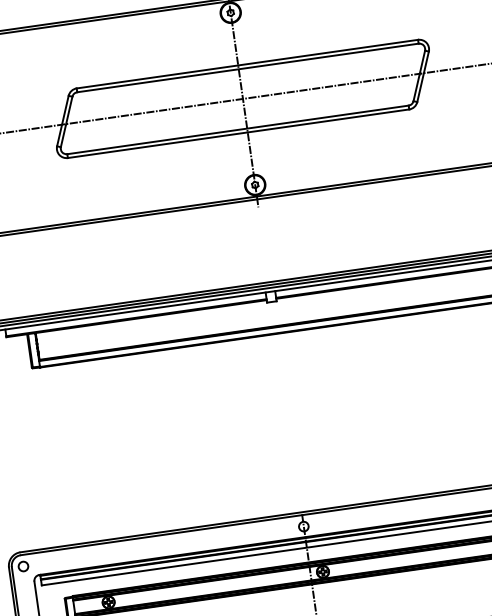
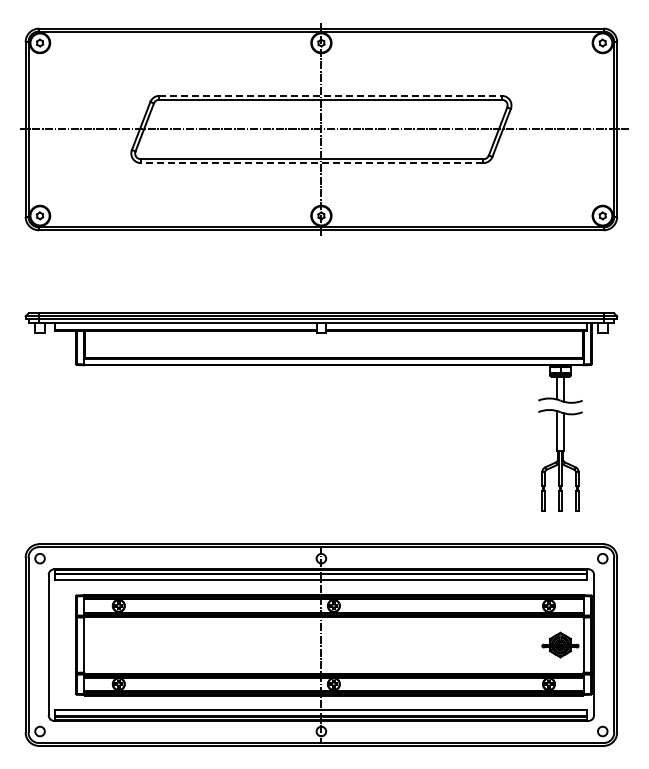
line: (248, 63) -> (331, 95), solid -> dashed
line: (237, 134) -> (311, 163), solid -> dashed

